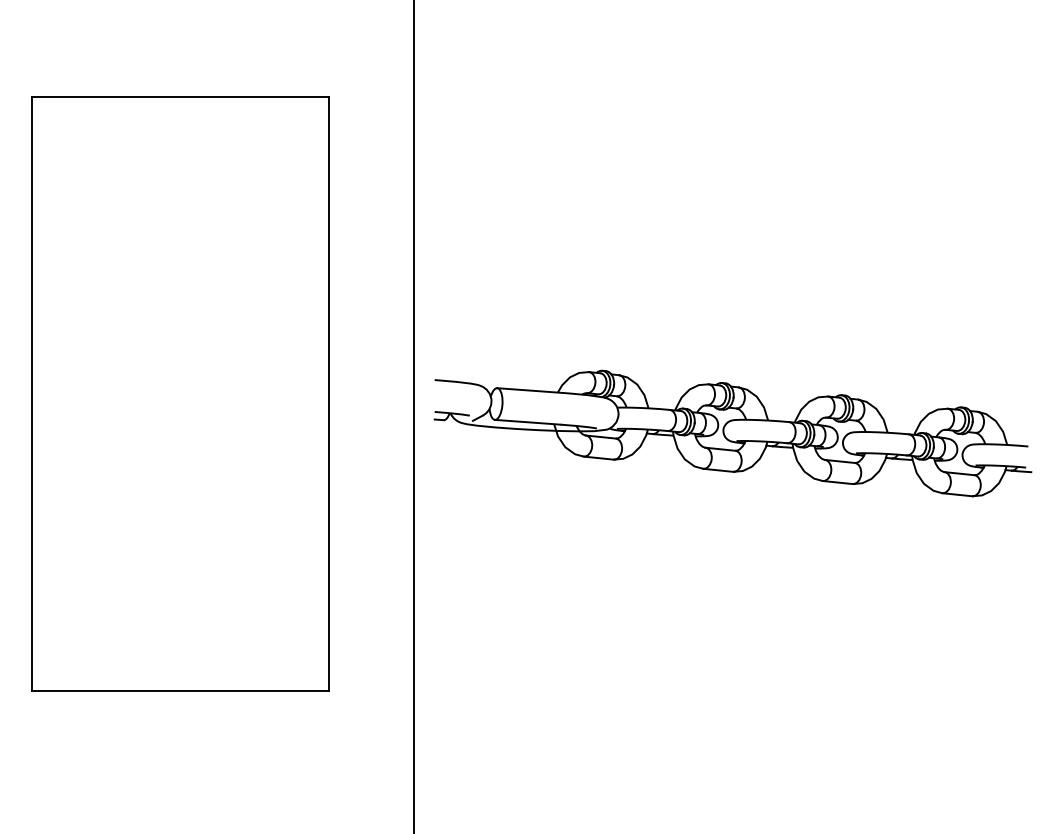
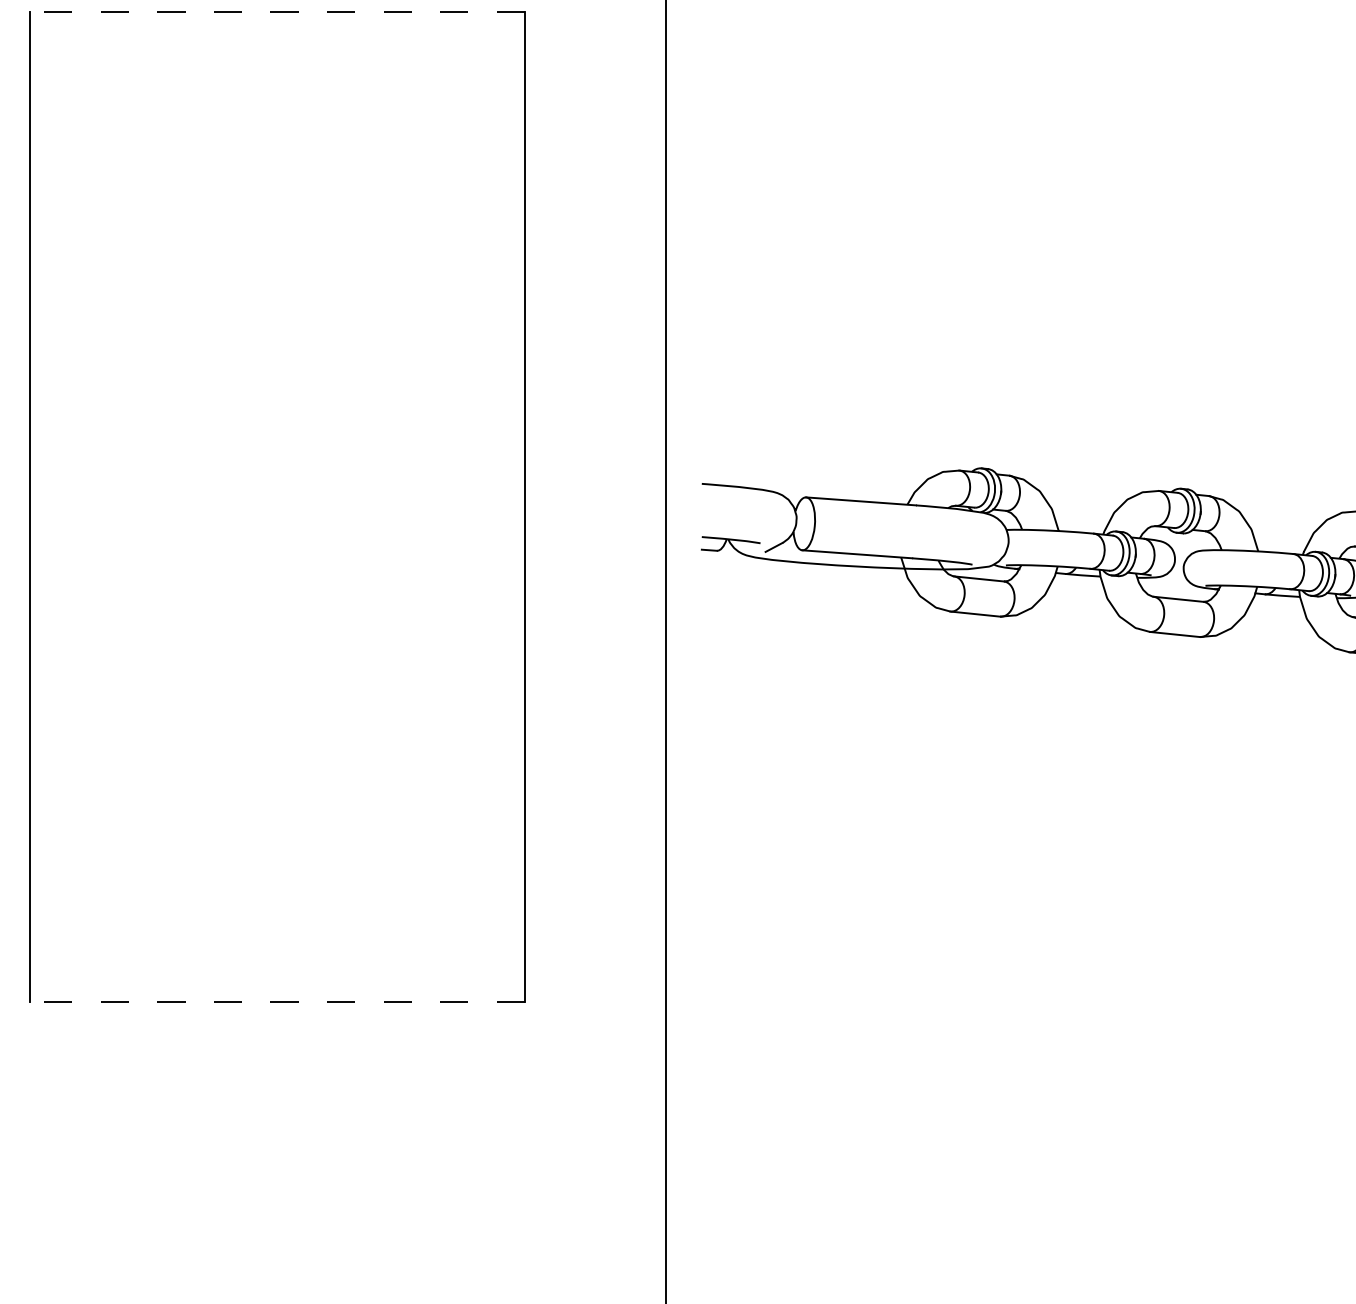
line: (179, 97) -> (275, 12), solid -> dashed
line: (179, 690) -> (275, 1001), solid -> dashed

